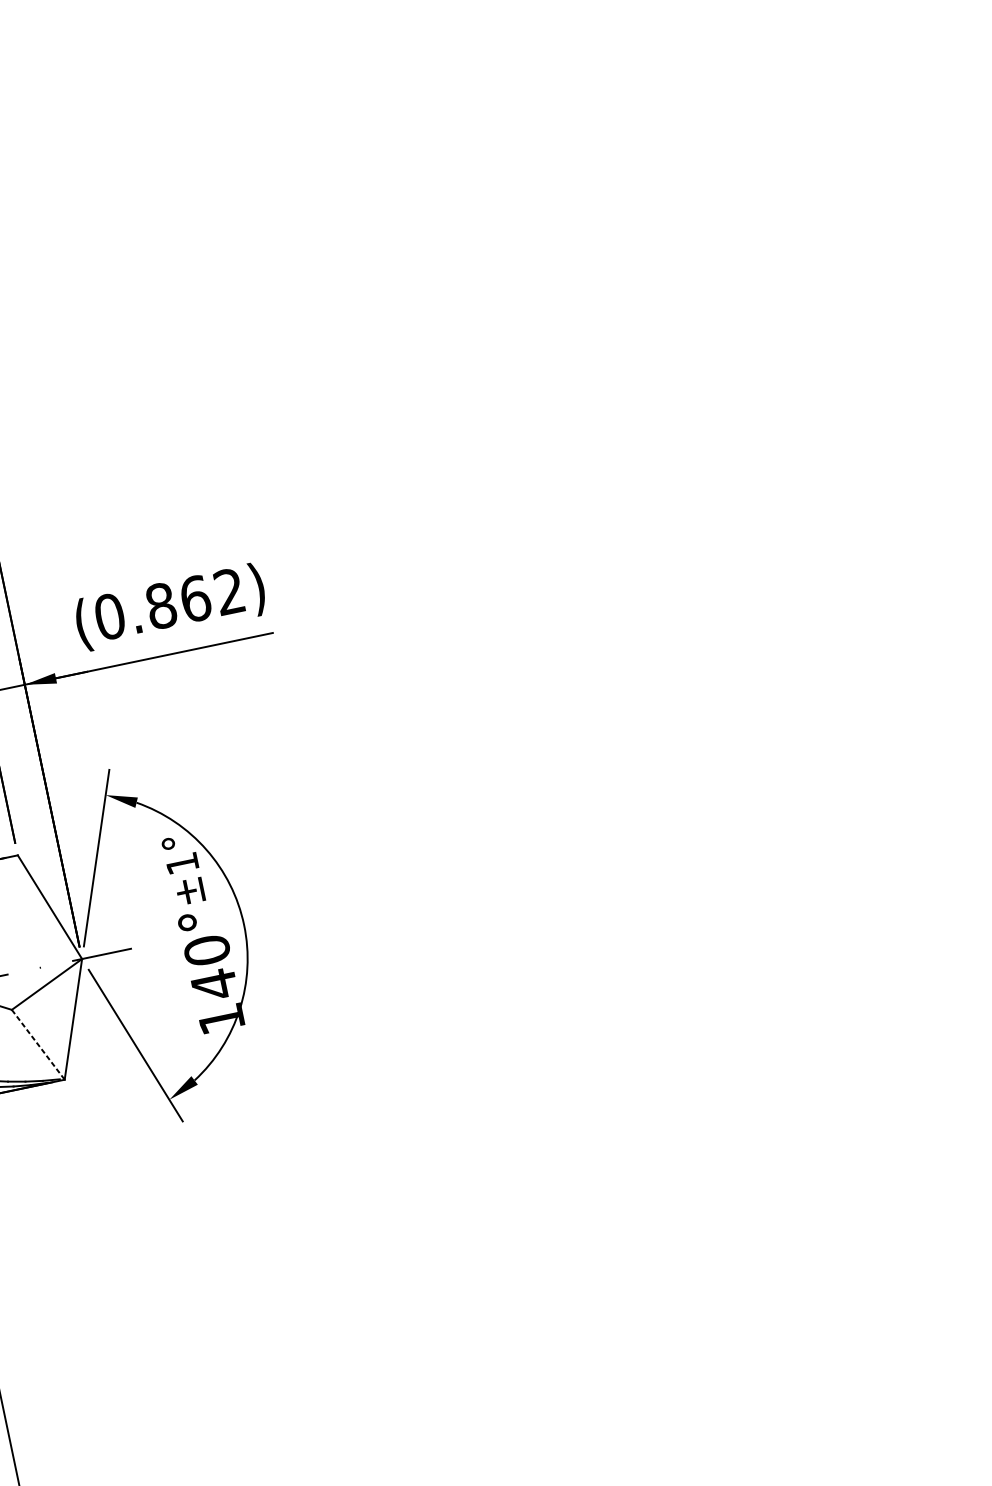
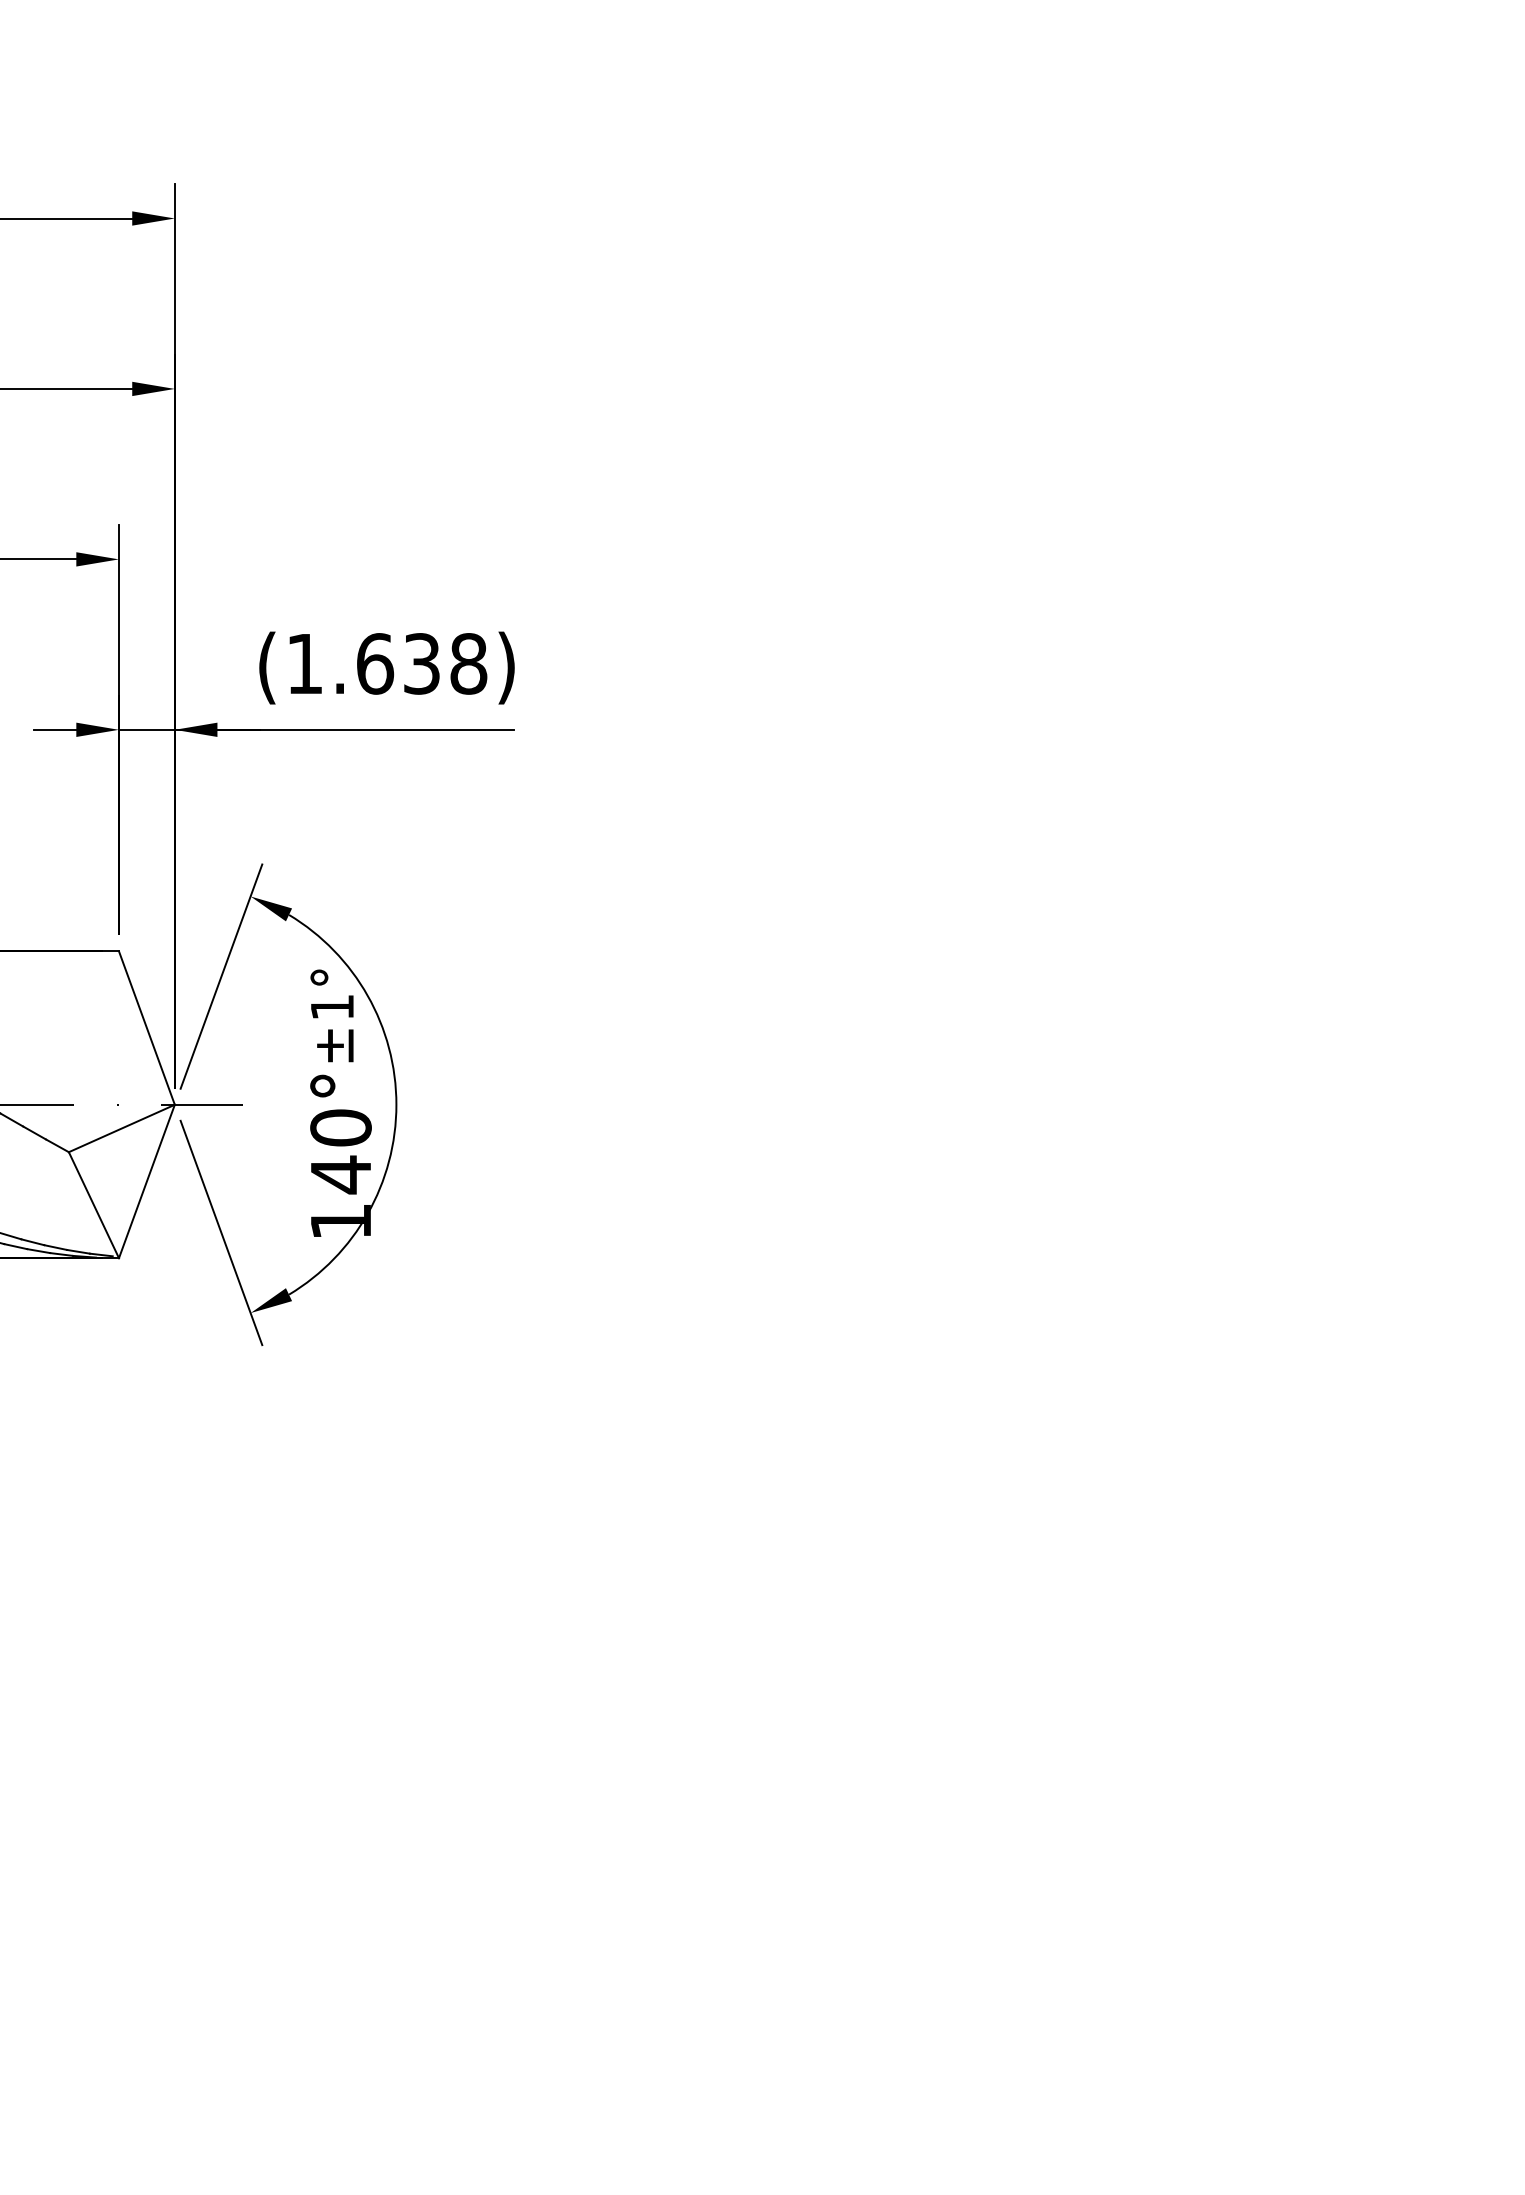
text: (169, 603) -> (386, 663), (0.862) -> (1.638)
line: (38, 1045) -> (93, 1205), dashed -> solid

